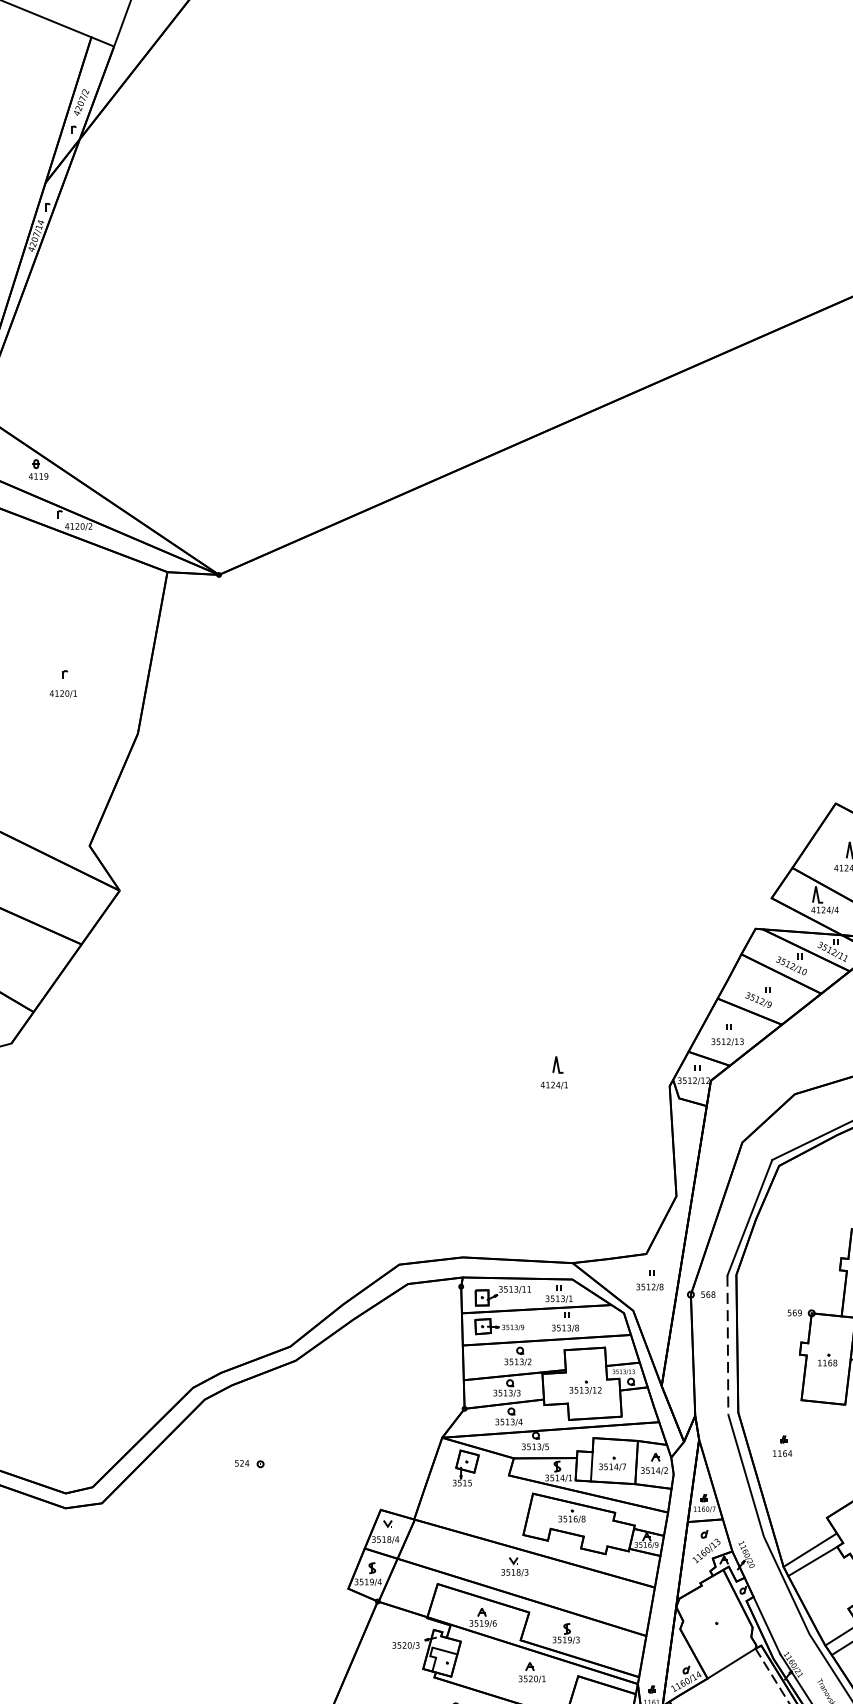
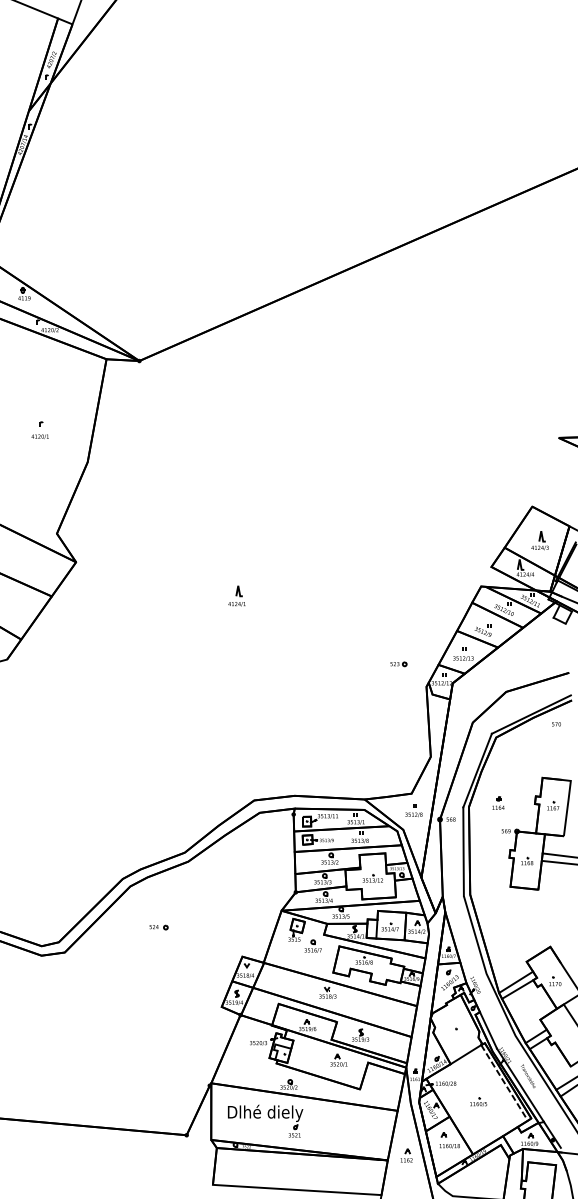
part: (625, 1051) -> (398, 664), added
part: (553, 1071) -> (236, 595), moved
line: (727, 1346) -> (463, 852), dashed -> solid
part: (782, 1445) -> (498, 802), moved
part: (490, 1492) -> (312, 945), added

